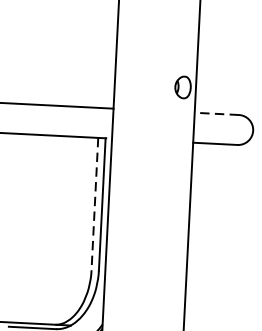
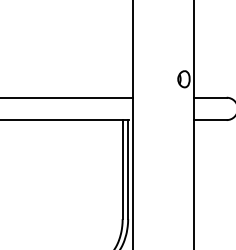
line: (217, 113) -> (210, 97), dashed -> solid
line: (94, 205) -> (122, 170), dashed -> solid

